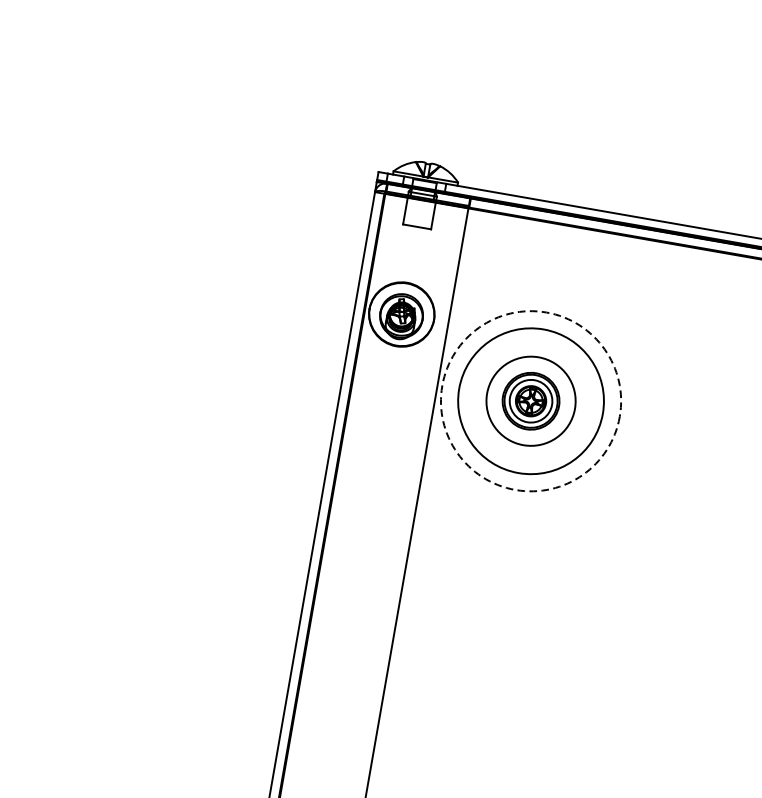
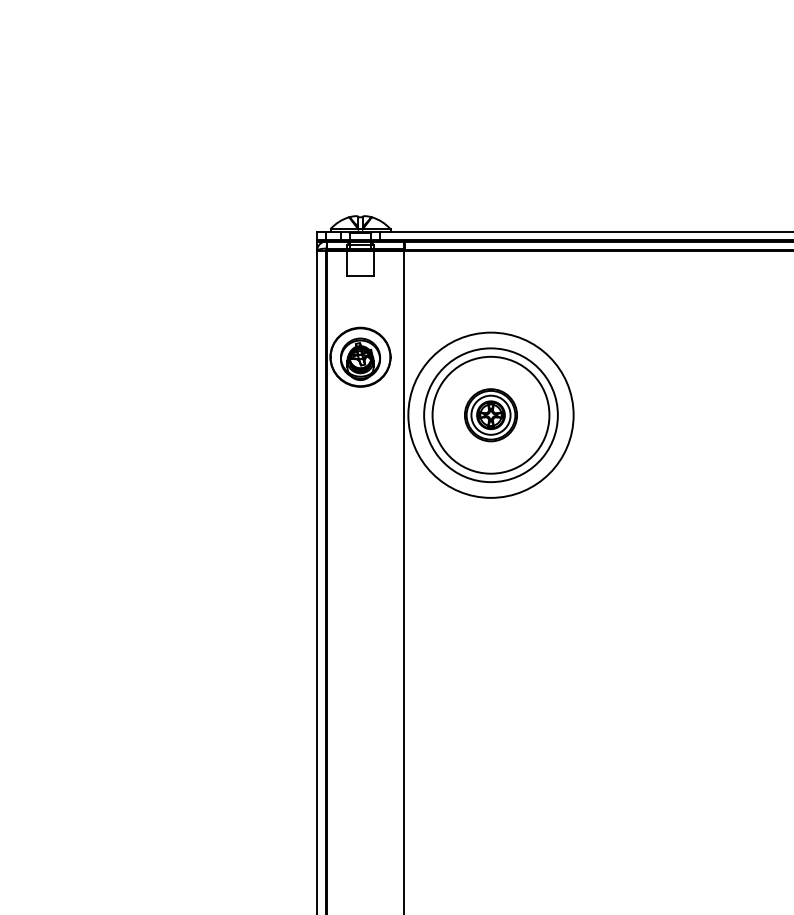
circle: (530, 400) -> (490, 414), dashed -> solid
circle: (530, 400) -> (490, 414), size x1.43

